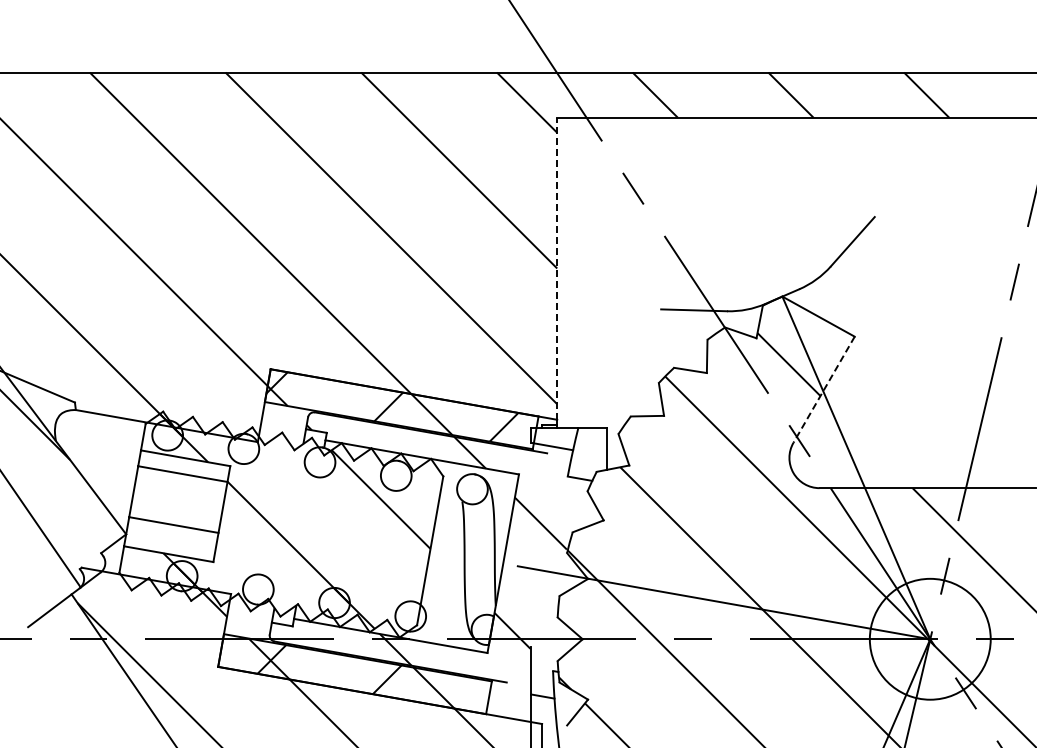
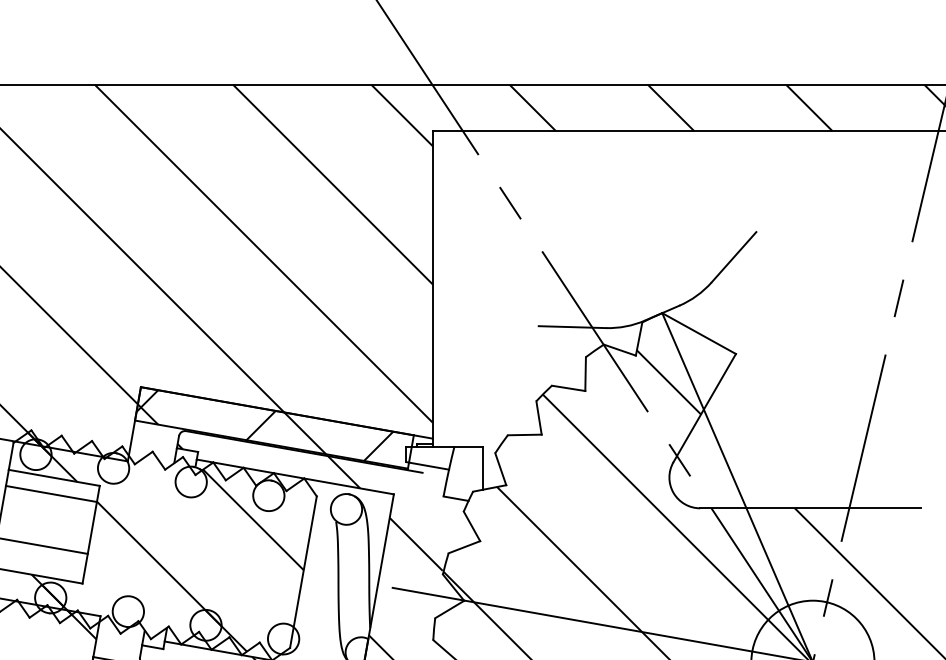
line: (557, 268) -> (433, 284), dashed -> solid
line: (823, 390) -> (704, 408), dashed -> solid

